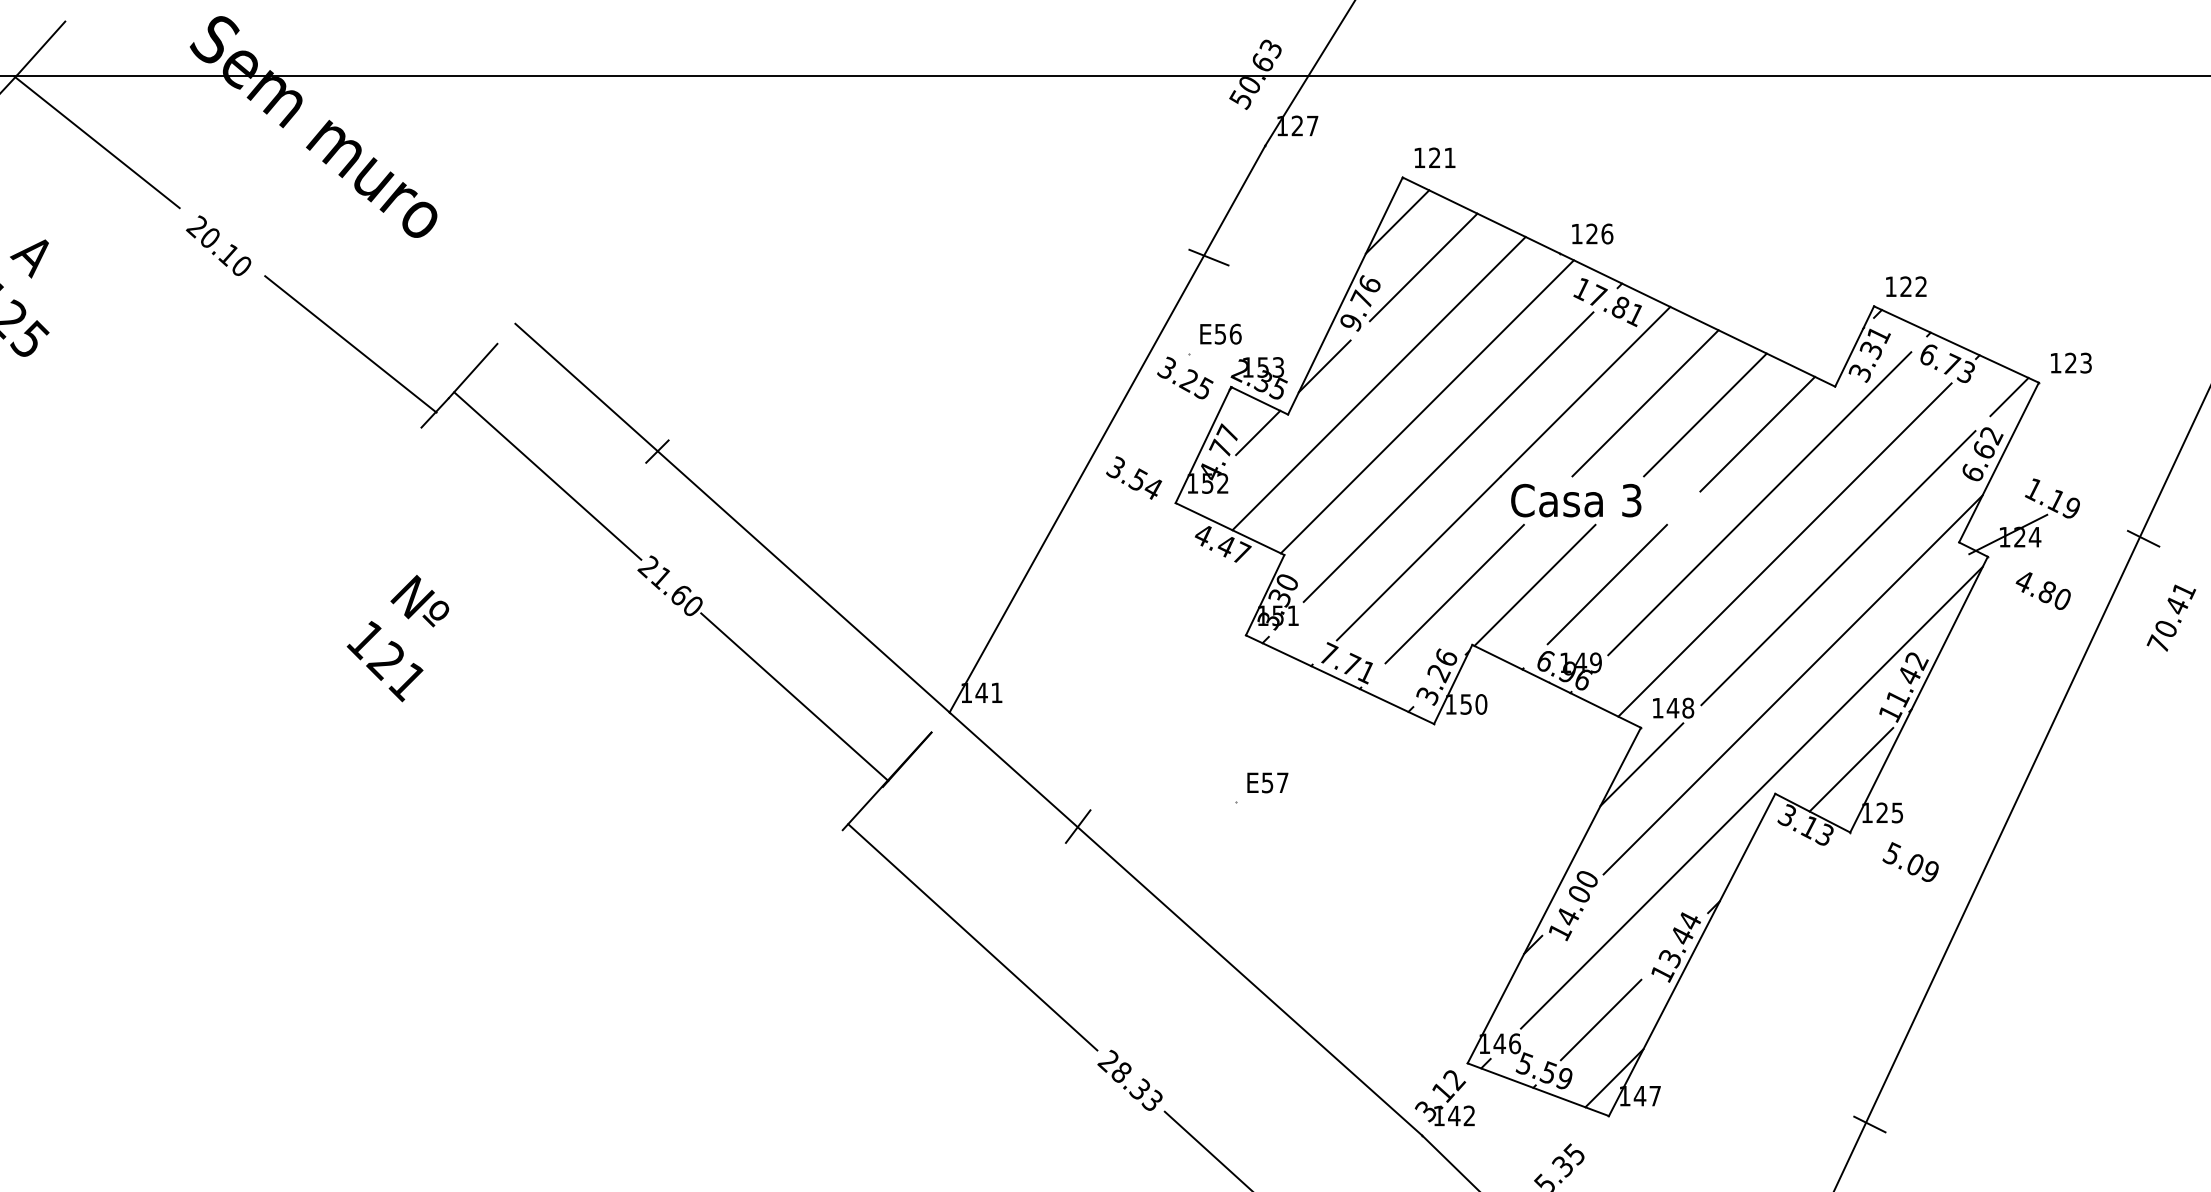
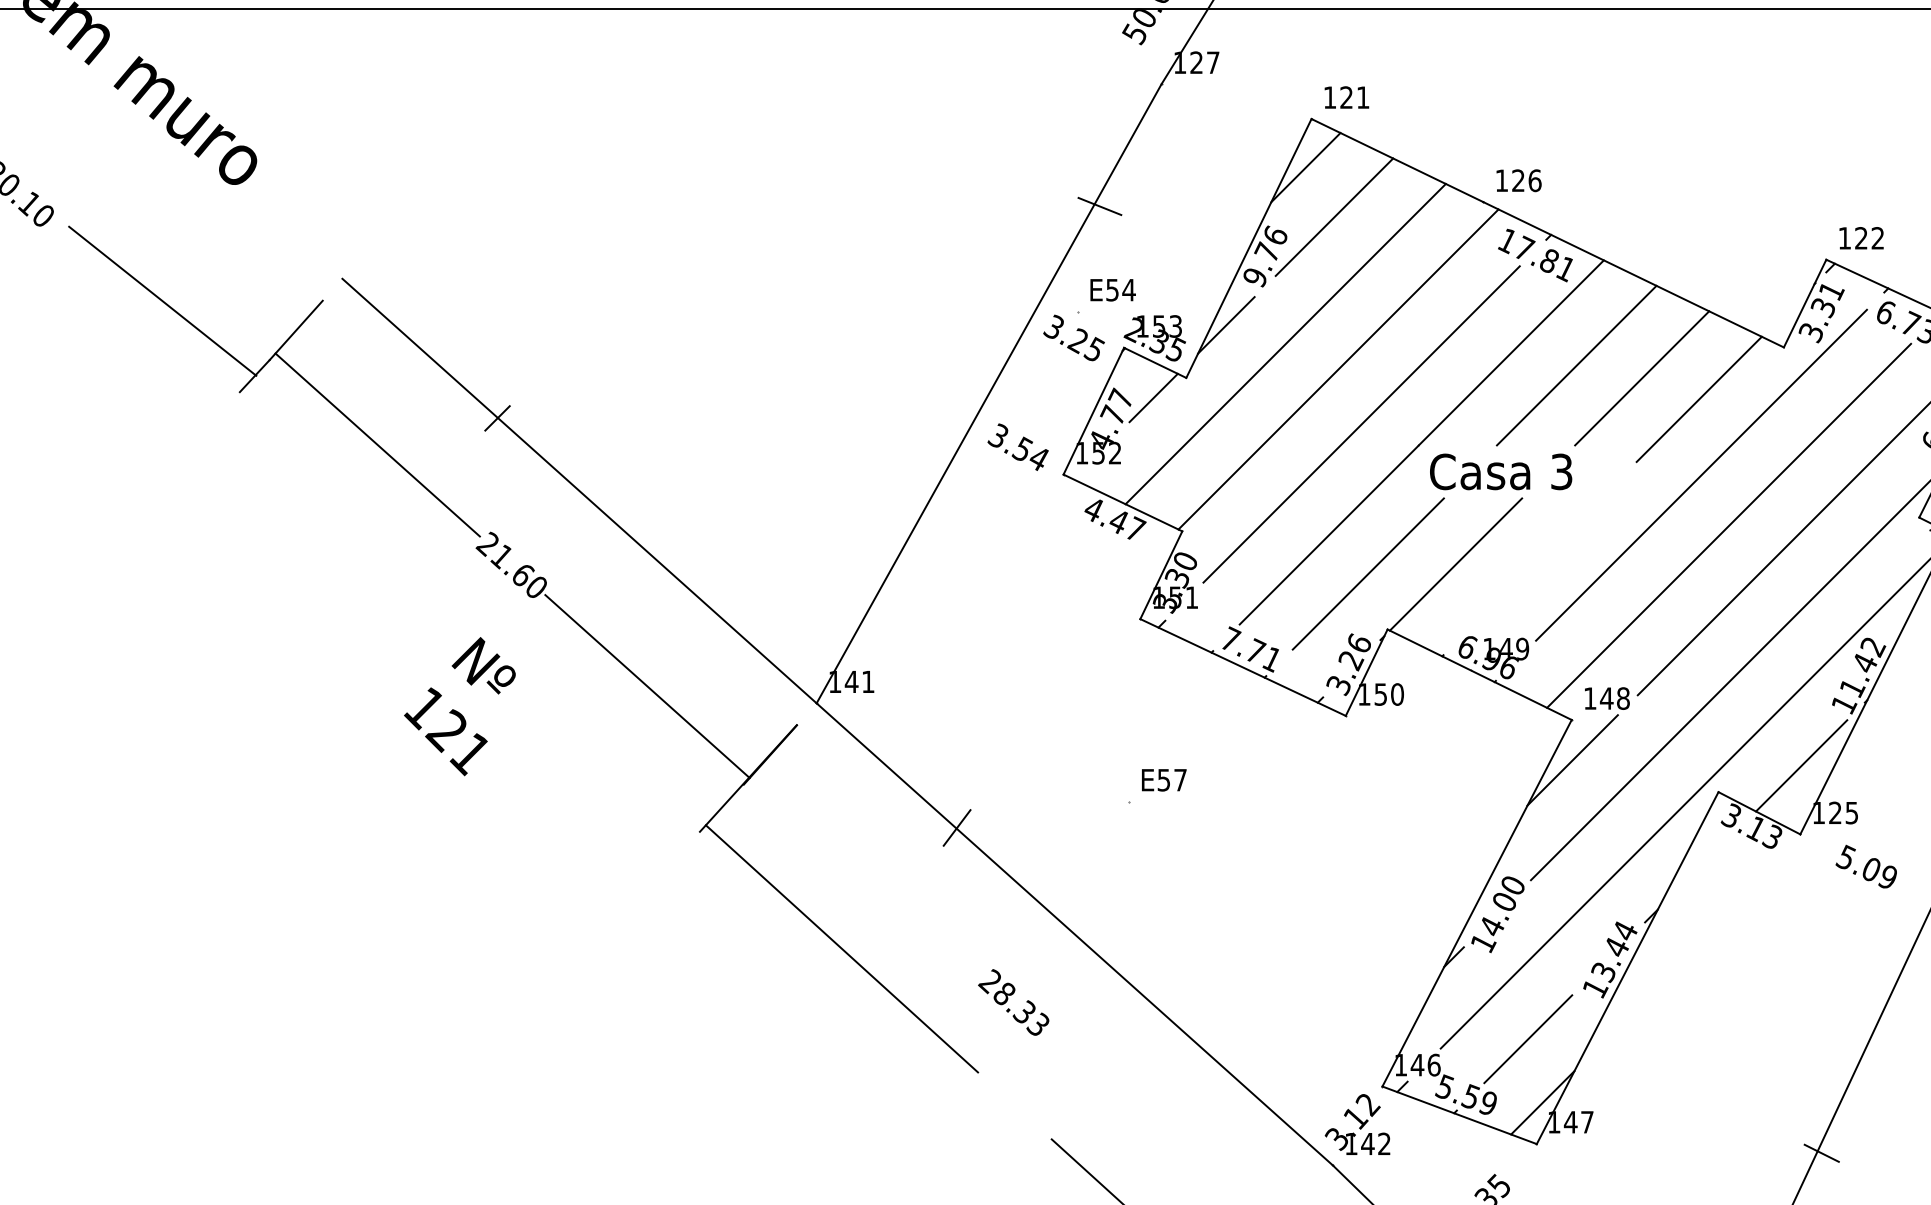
text: (1235, 333) -> (1128, 289), E56 -> E54
line: (1607, 584) -> (1535, 563), removed
text: (397, 638) -> (459, 706), moved
text: (1129, 1079) -> (1013, 1001), moved

